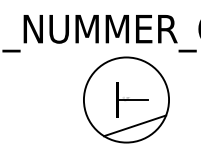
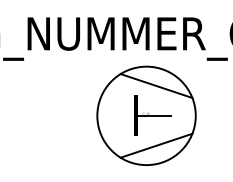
line: (135, 74) -> (156, 86), added

